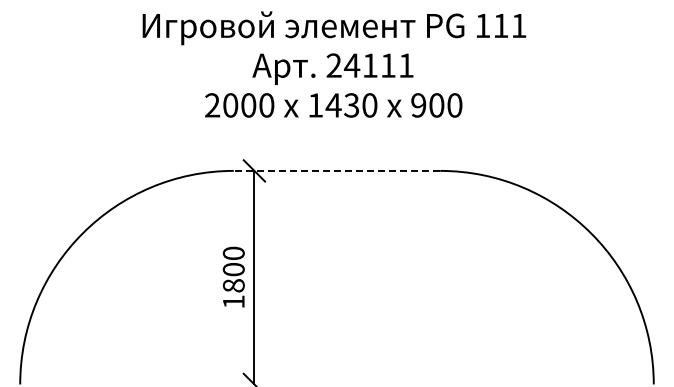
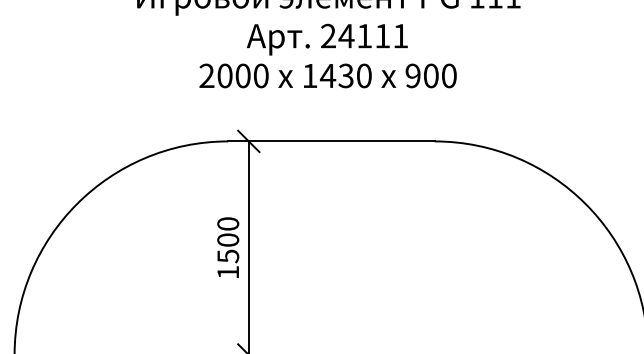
line: (336, 170) -> (330, 141), dashed -> solid
text: (233, 285) -> (227, 256), 1800 -> 1500

